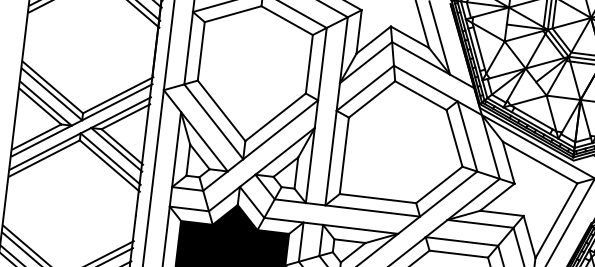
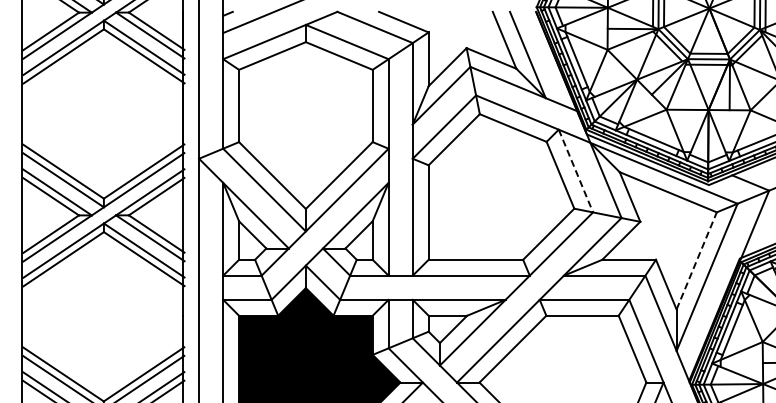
line: (467, 136) -> (575, 171), solid -> dashed
line: (556, 220) -> (696, 260), solid -> dashed

